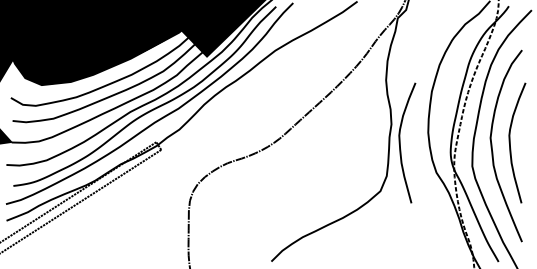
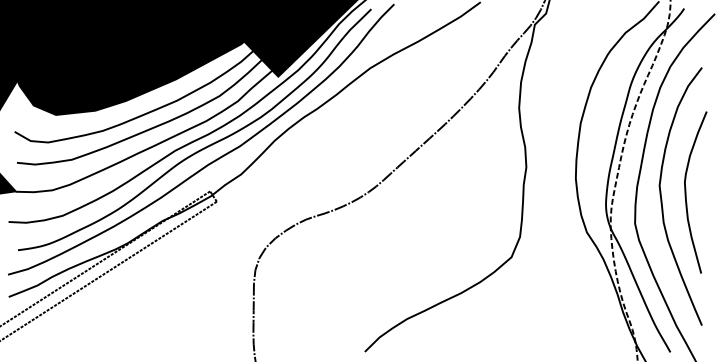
curve: (400, 143) -> (538, 192), removed

